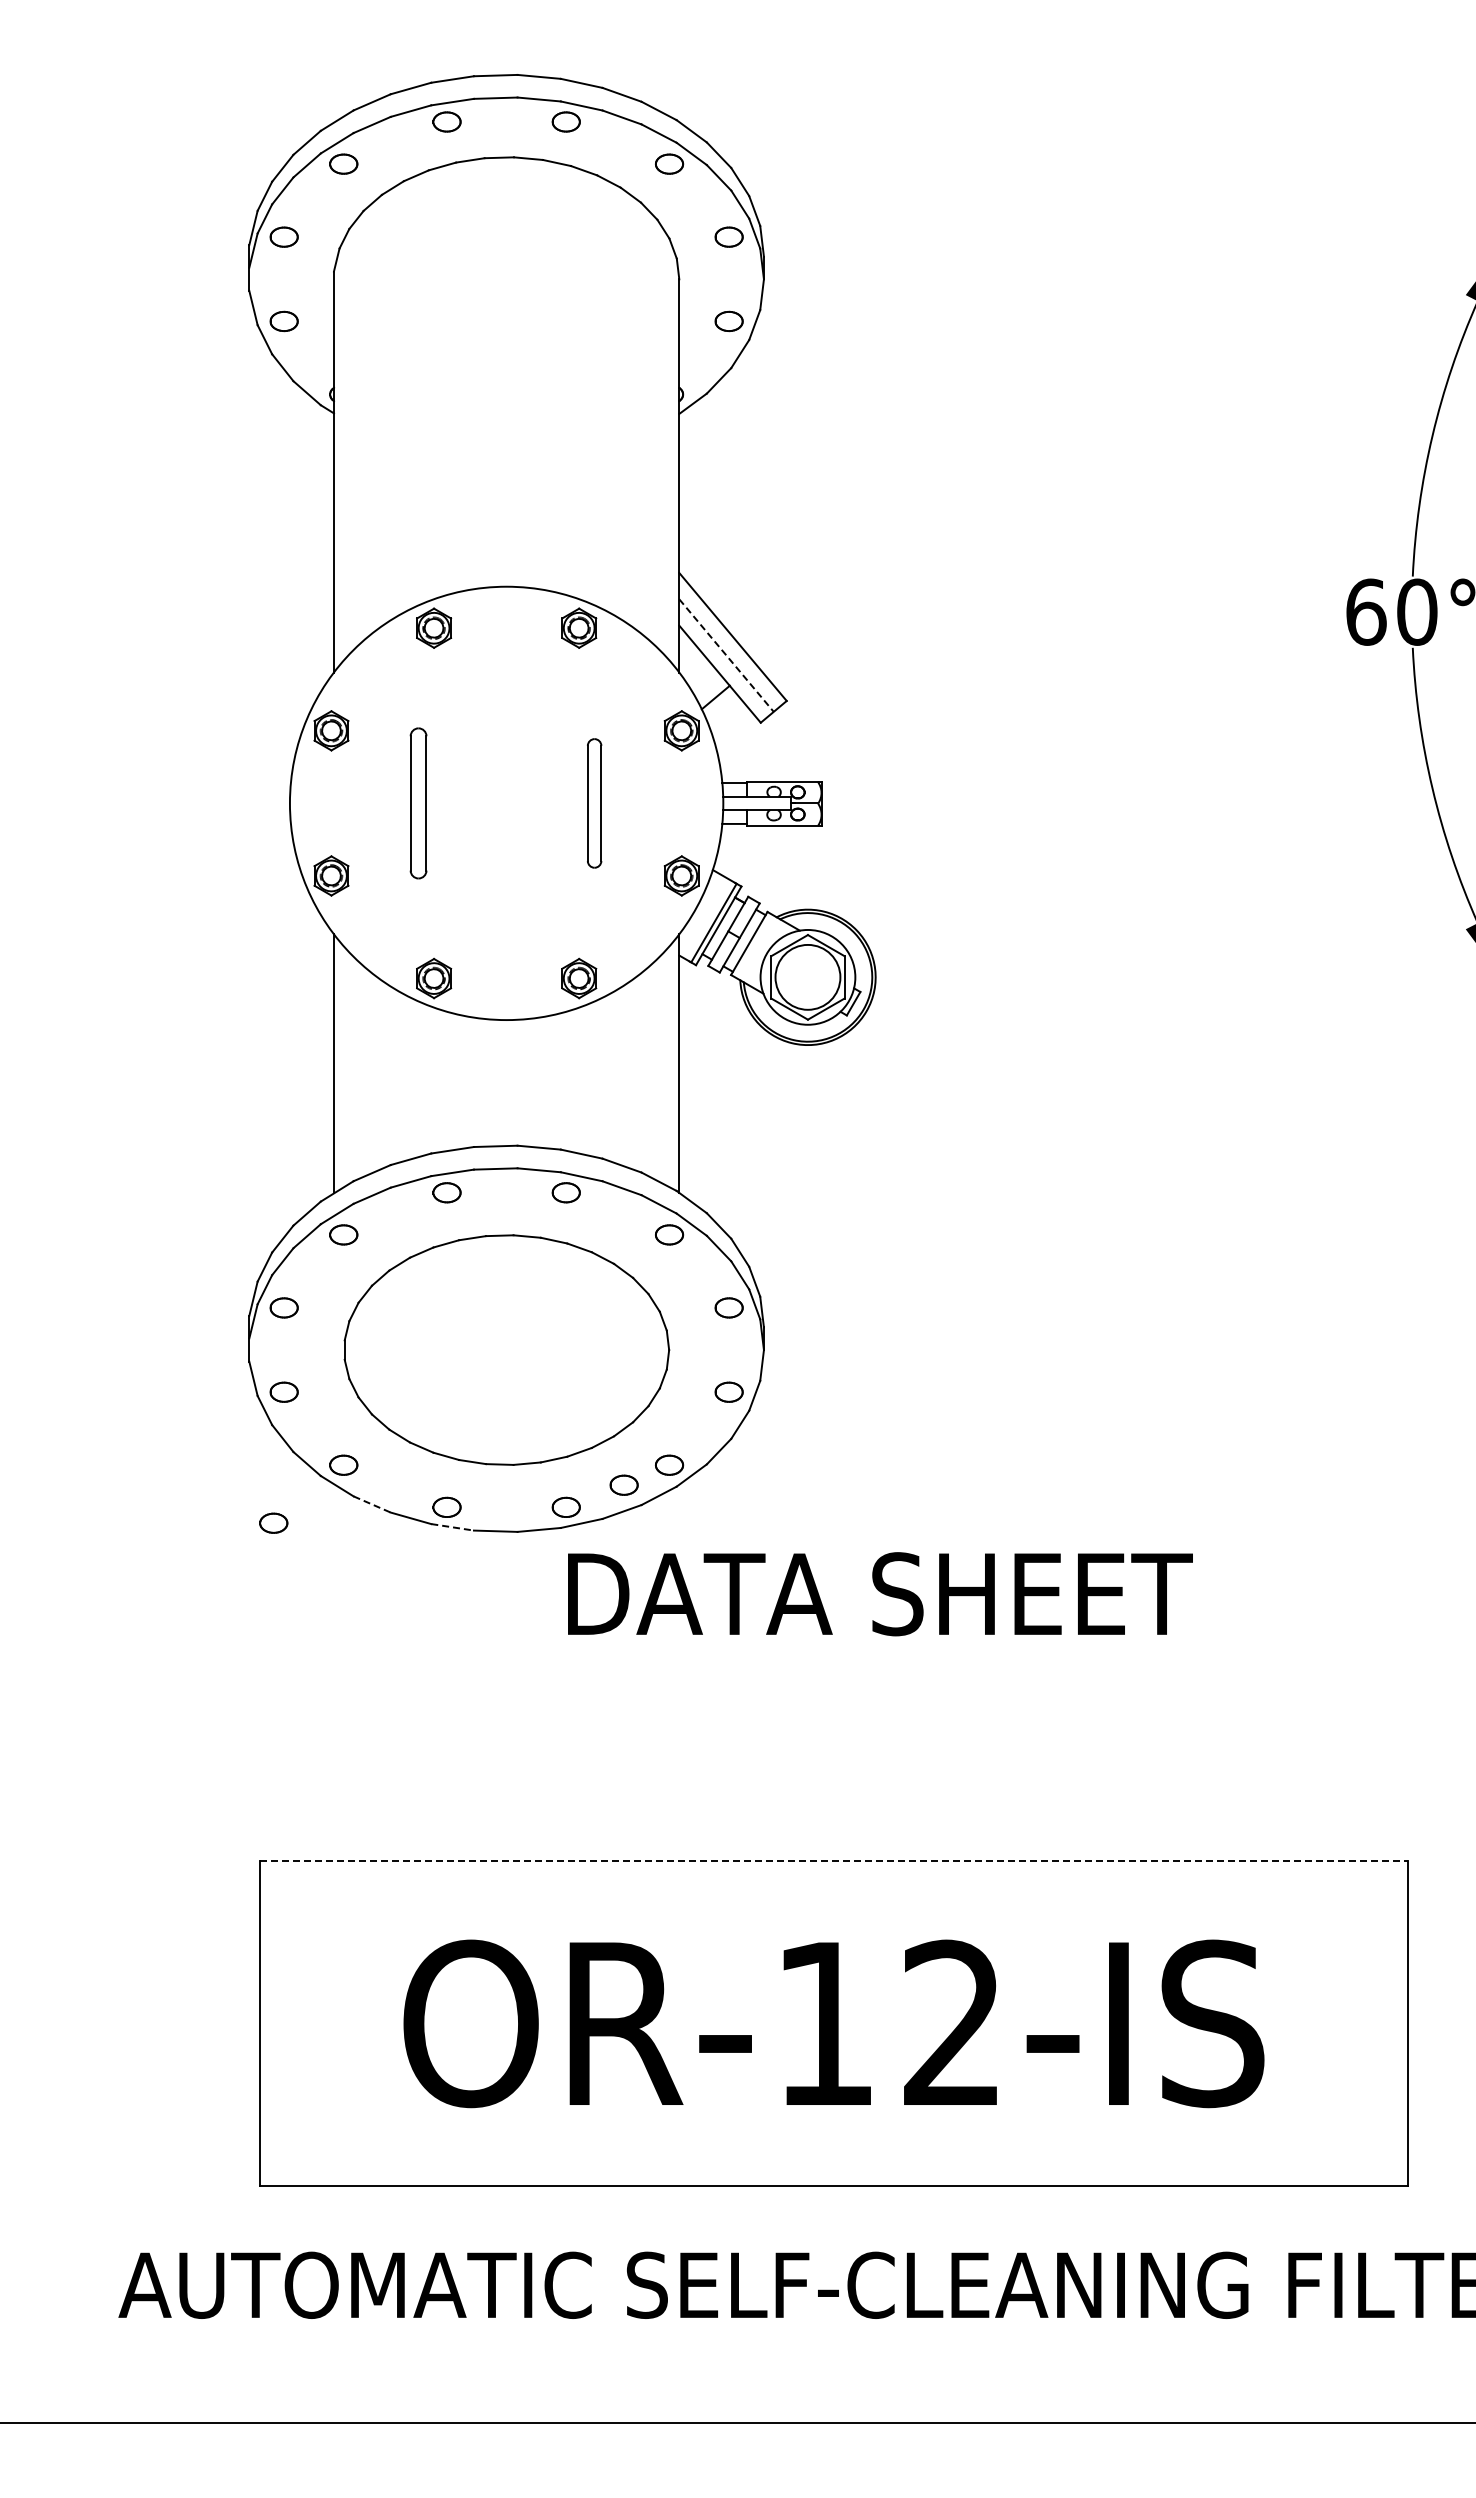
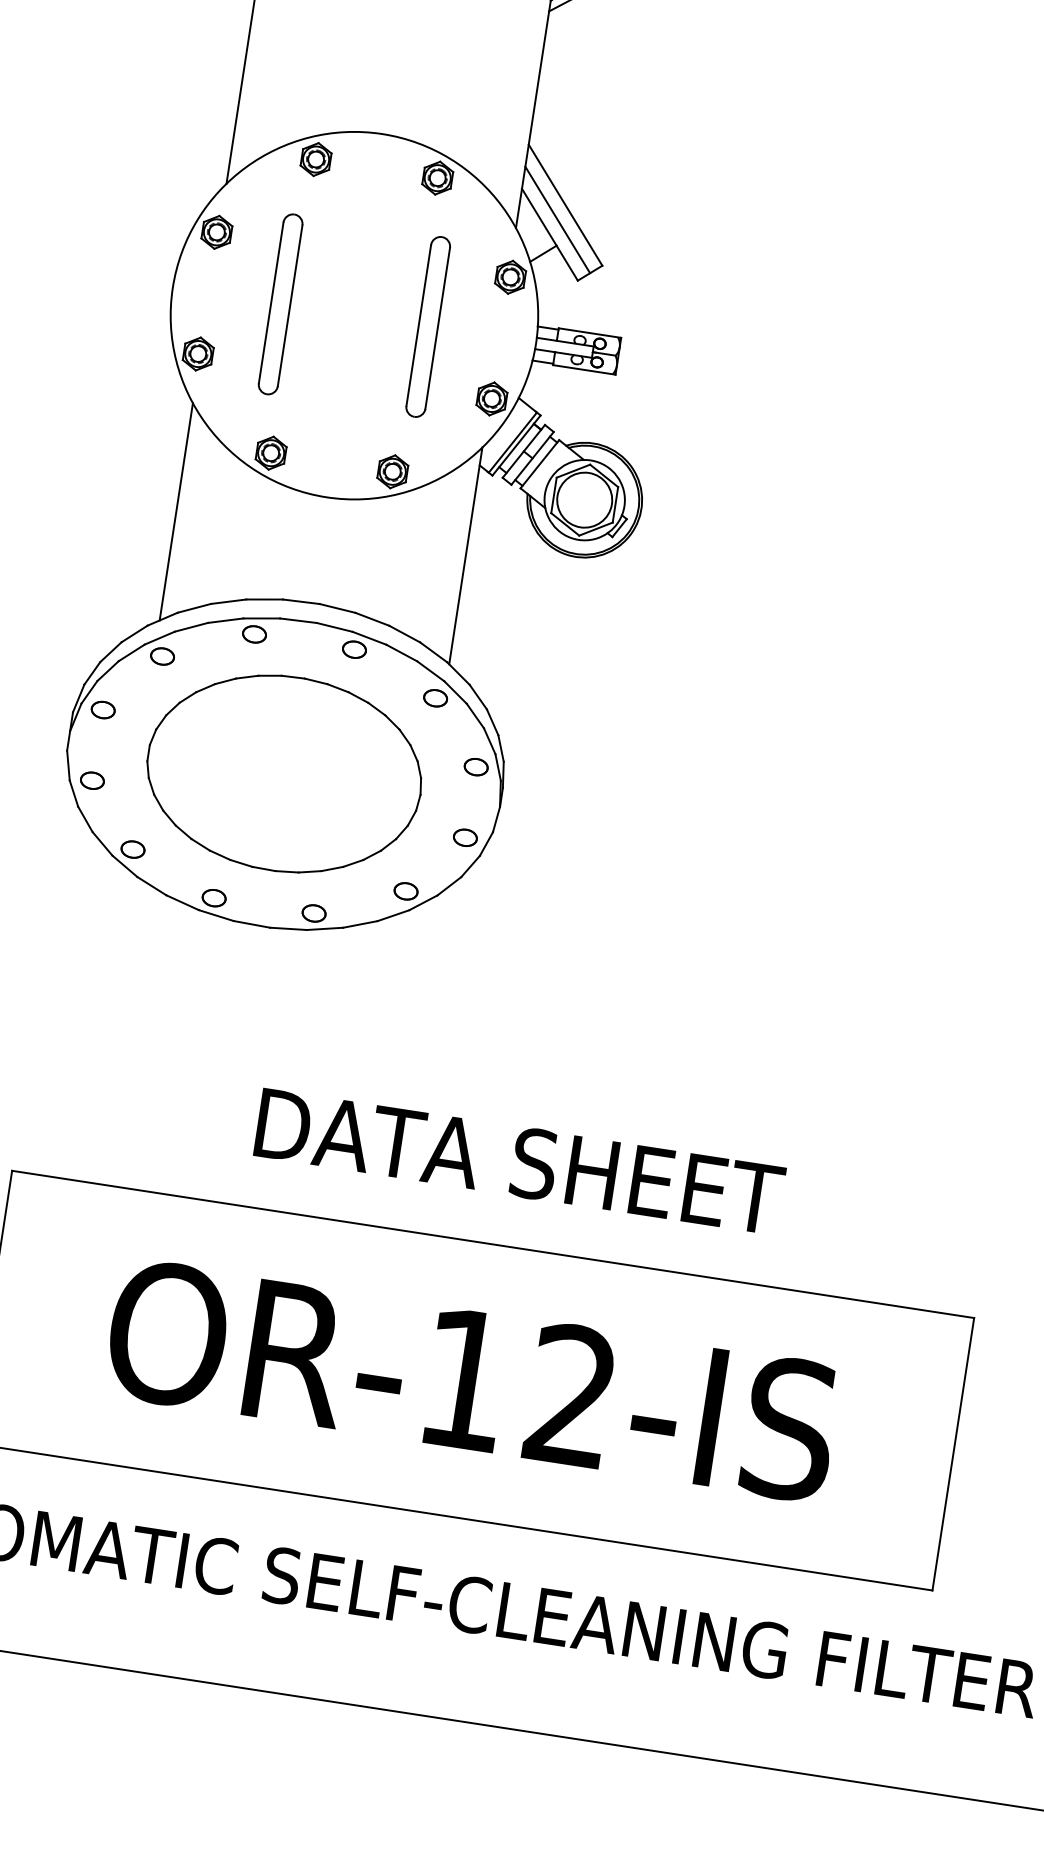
line: (726, 655) -> (557, 219), dashed -> solid
part: (418, 803) -> (280, 304), size x1.43
part: (594, 803) -> (428, 327), size x1.67
part: (623, 1484) -> (365, 901), removed
line: (372, 1504) -> (152, 886), dashed -> solid
part: (273, 1522) -> (66, 888), removed
line: (452, 1527) -> (216, 915), dashed -> solid
text: (880, 1594) -> (519, 1162), moved
line: (833, 1861) -> (492, 1244), dashed -> solid

